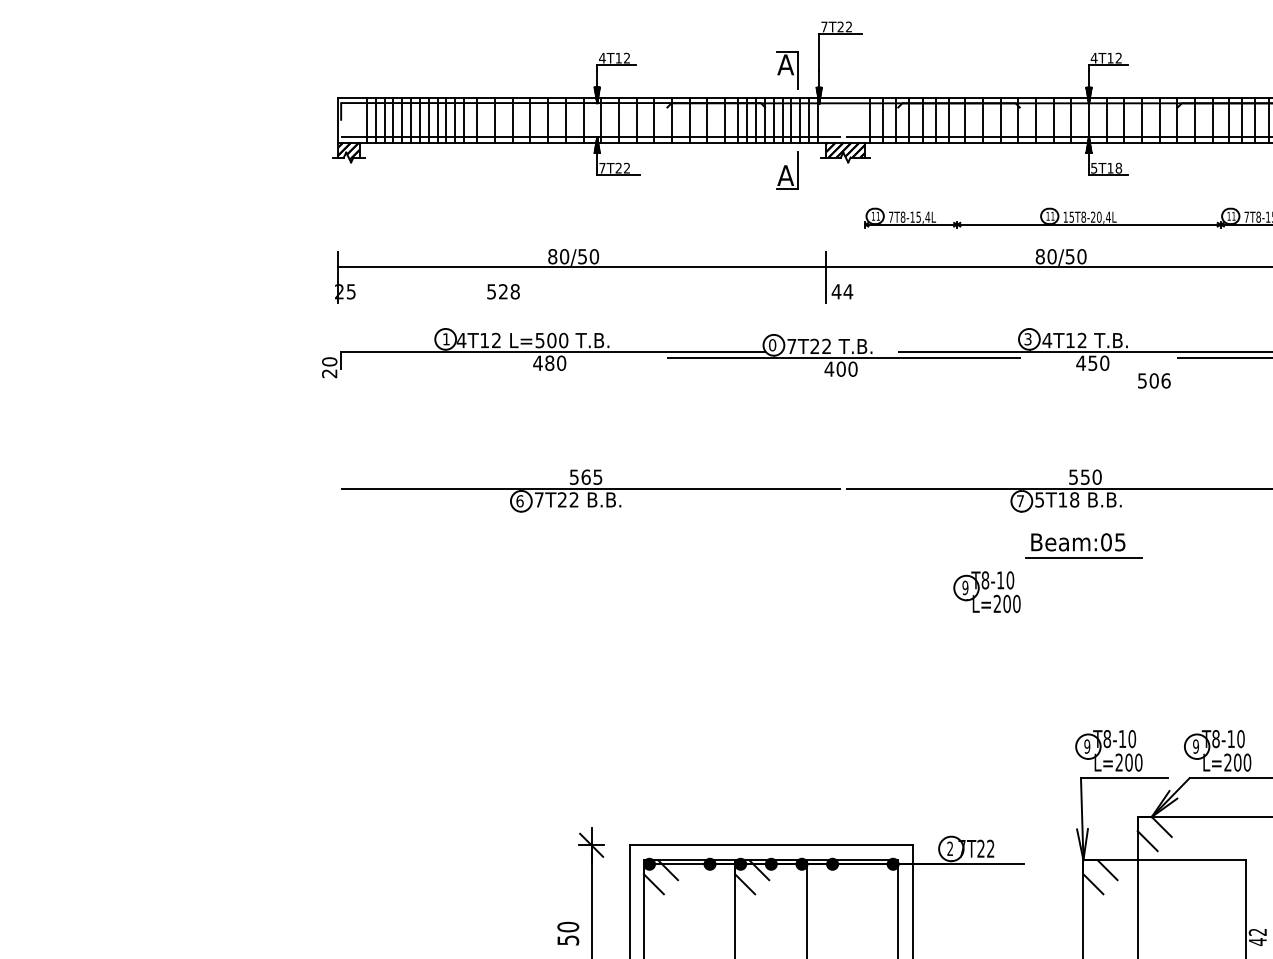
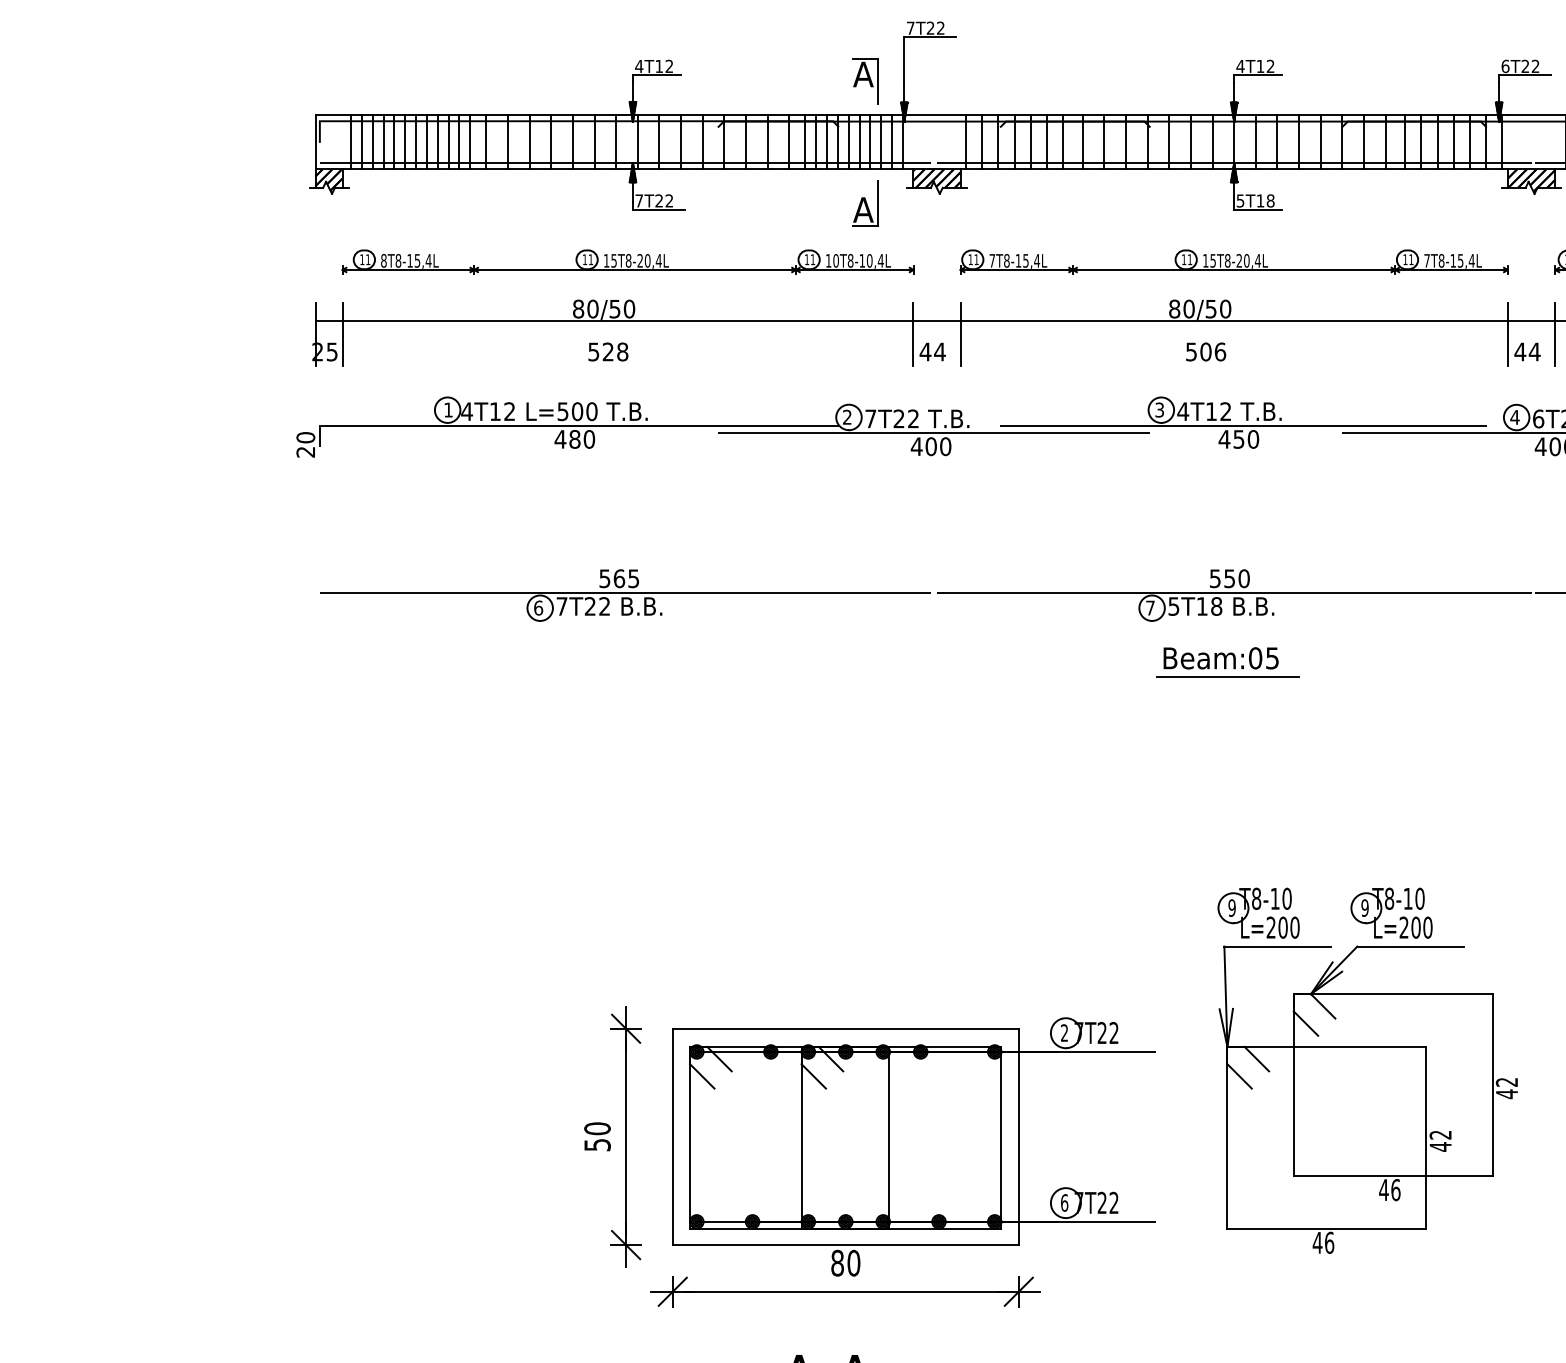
part: (592, 217) -> (627, 261), added
line: (359, 277) -> (342, 334), added
line: (865, 277) -> (960, 334), added
text: (503, 291) -> (608, 351), moved
text: (771, 344) -> (846, 416), 0 -> 2
text: (1154, 380) -> (1206, 351), moved
part: (987, 591) -> (1109, 718), removed

